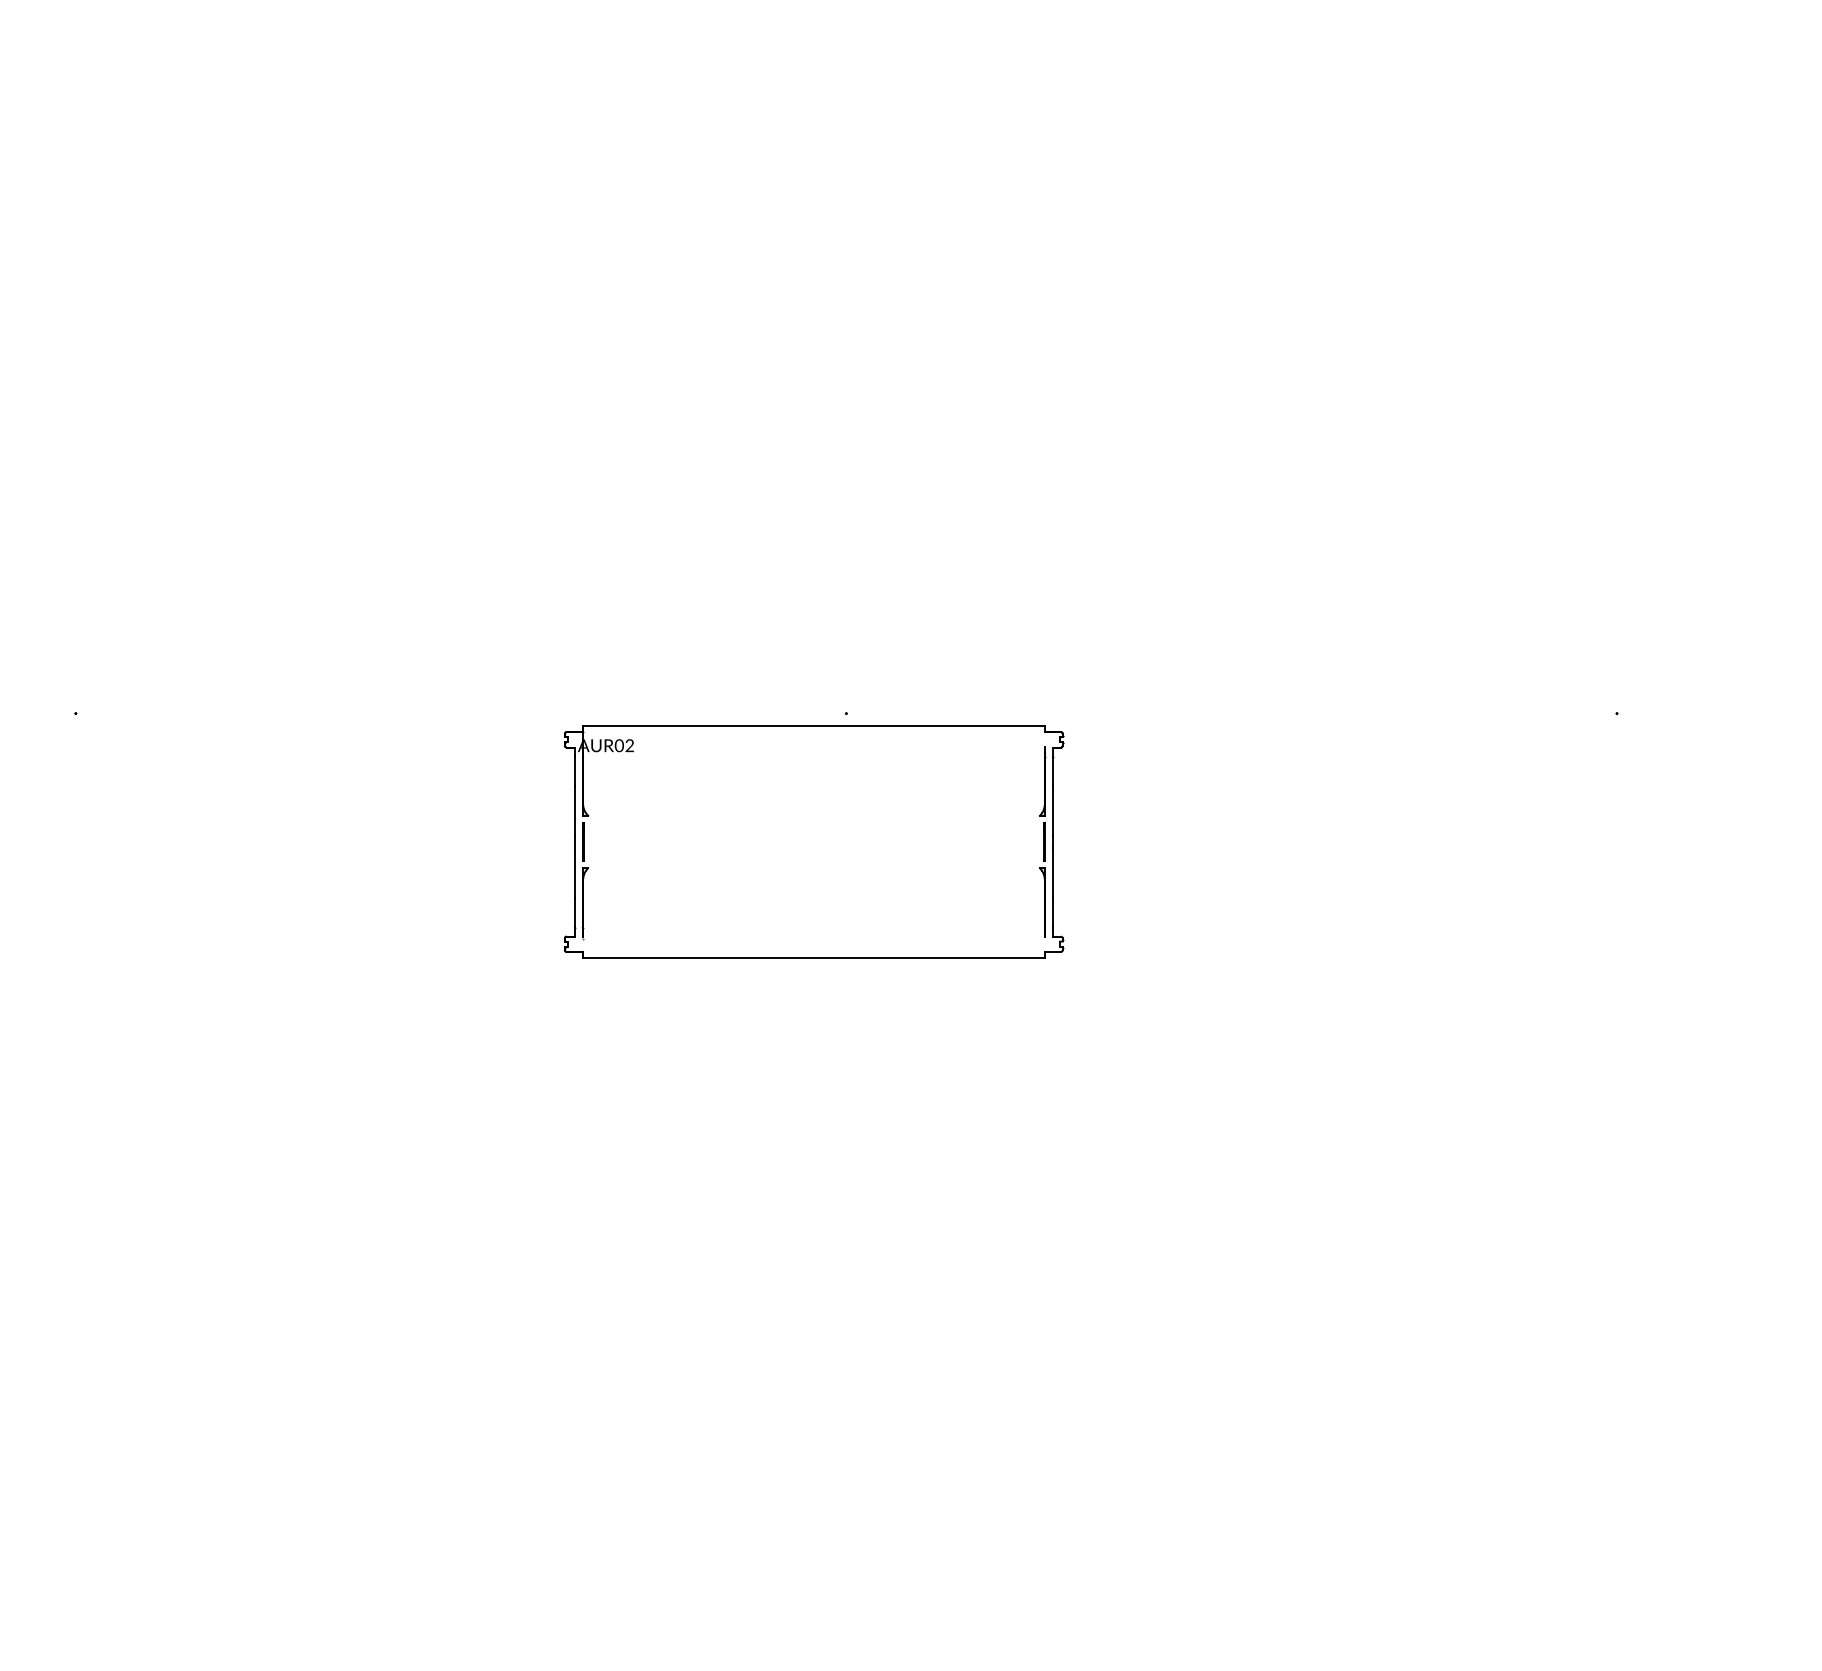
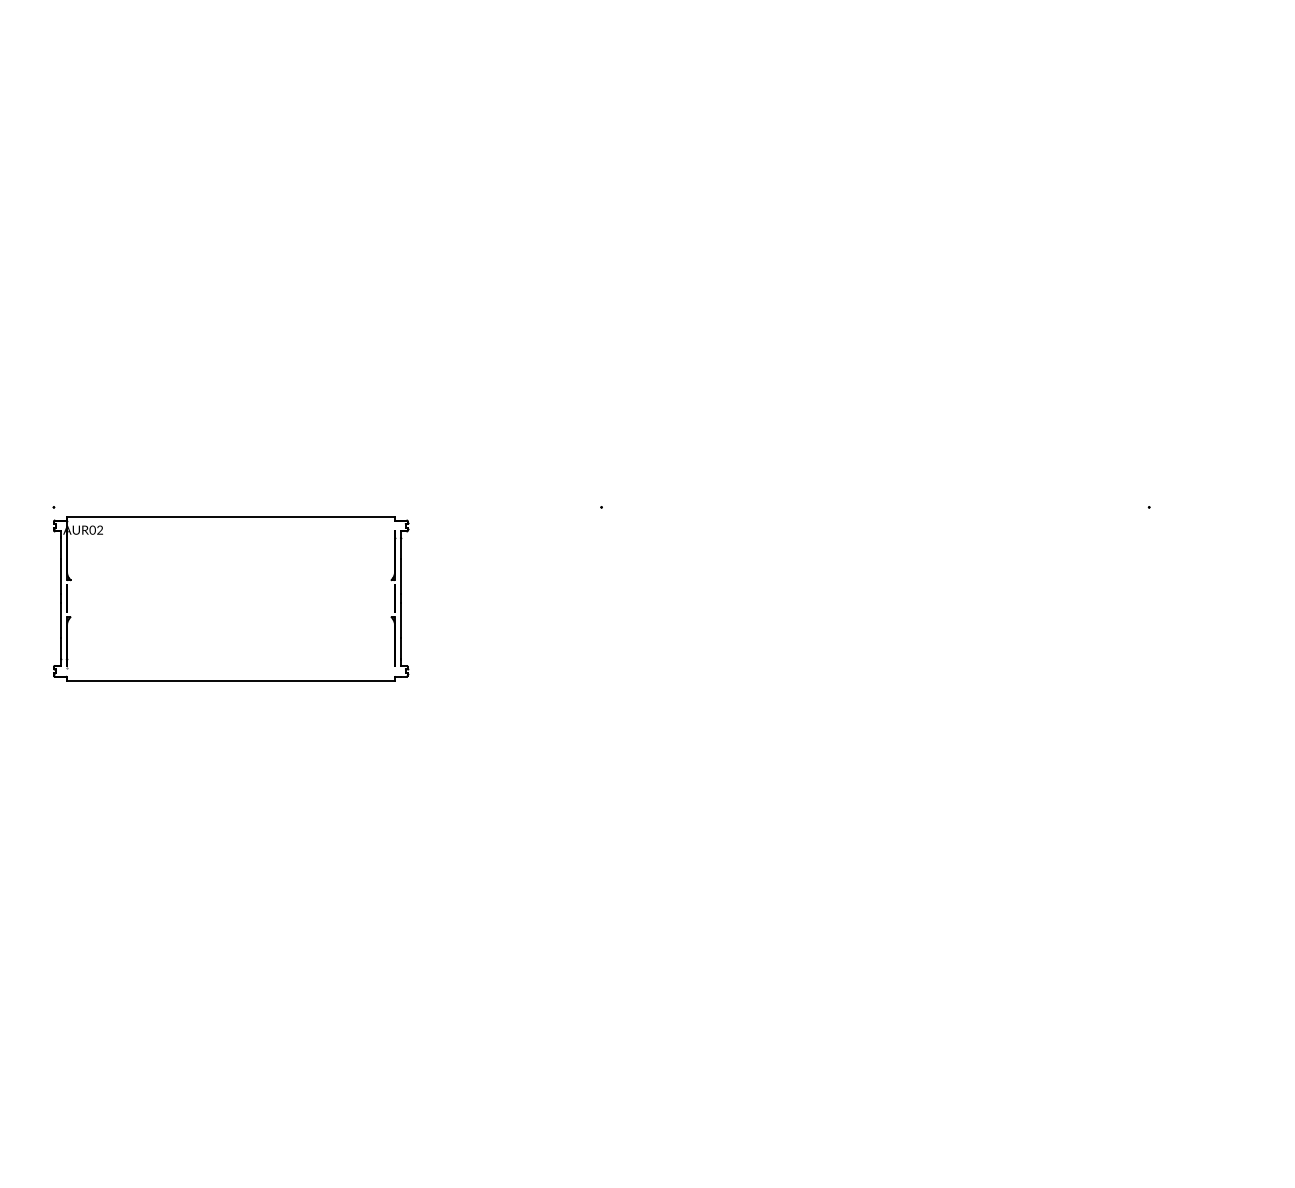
part: (814, 841) -> (231, 598), moved

